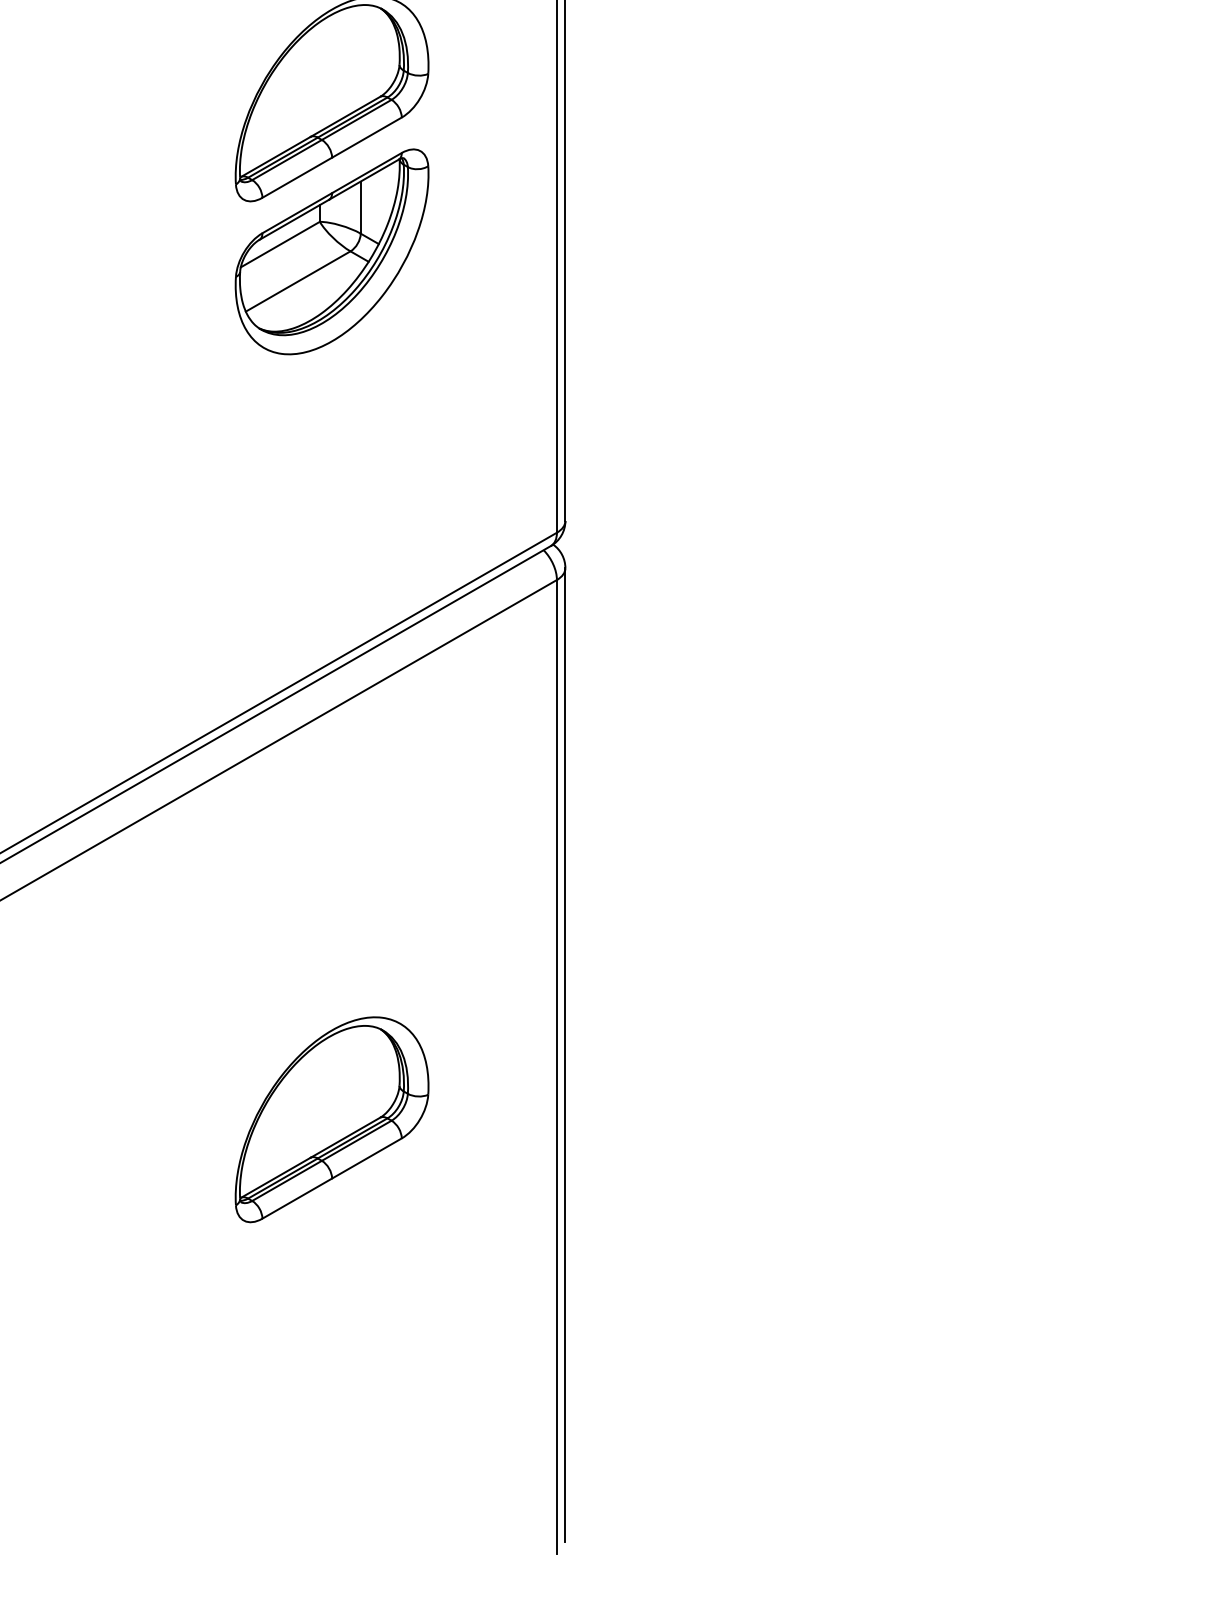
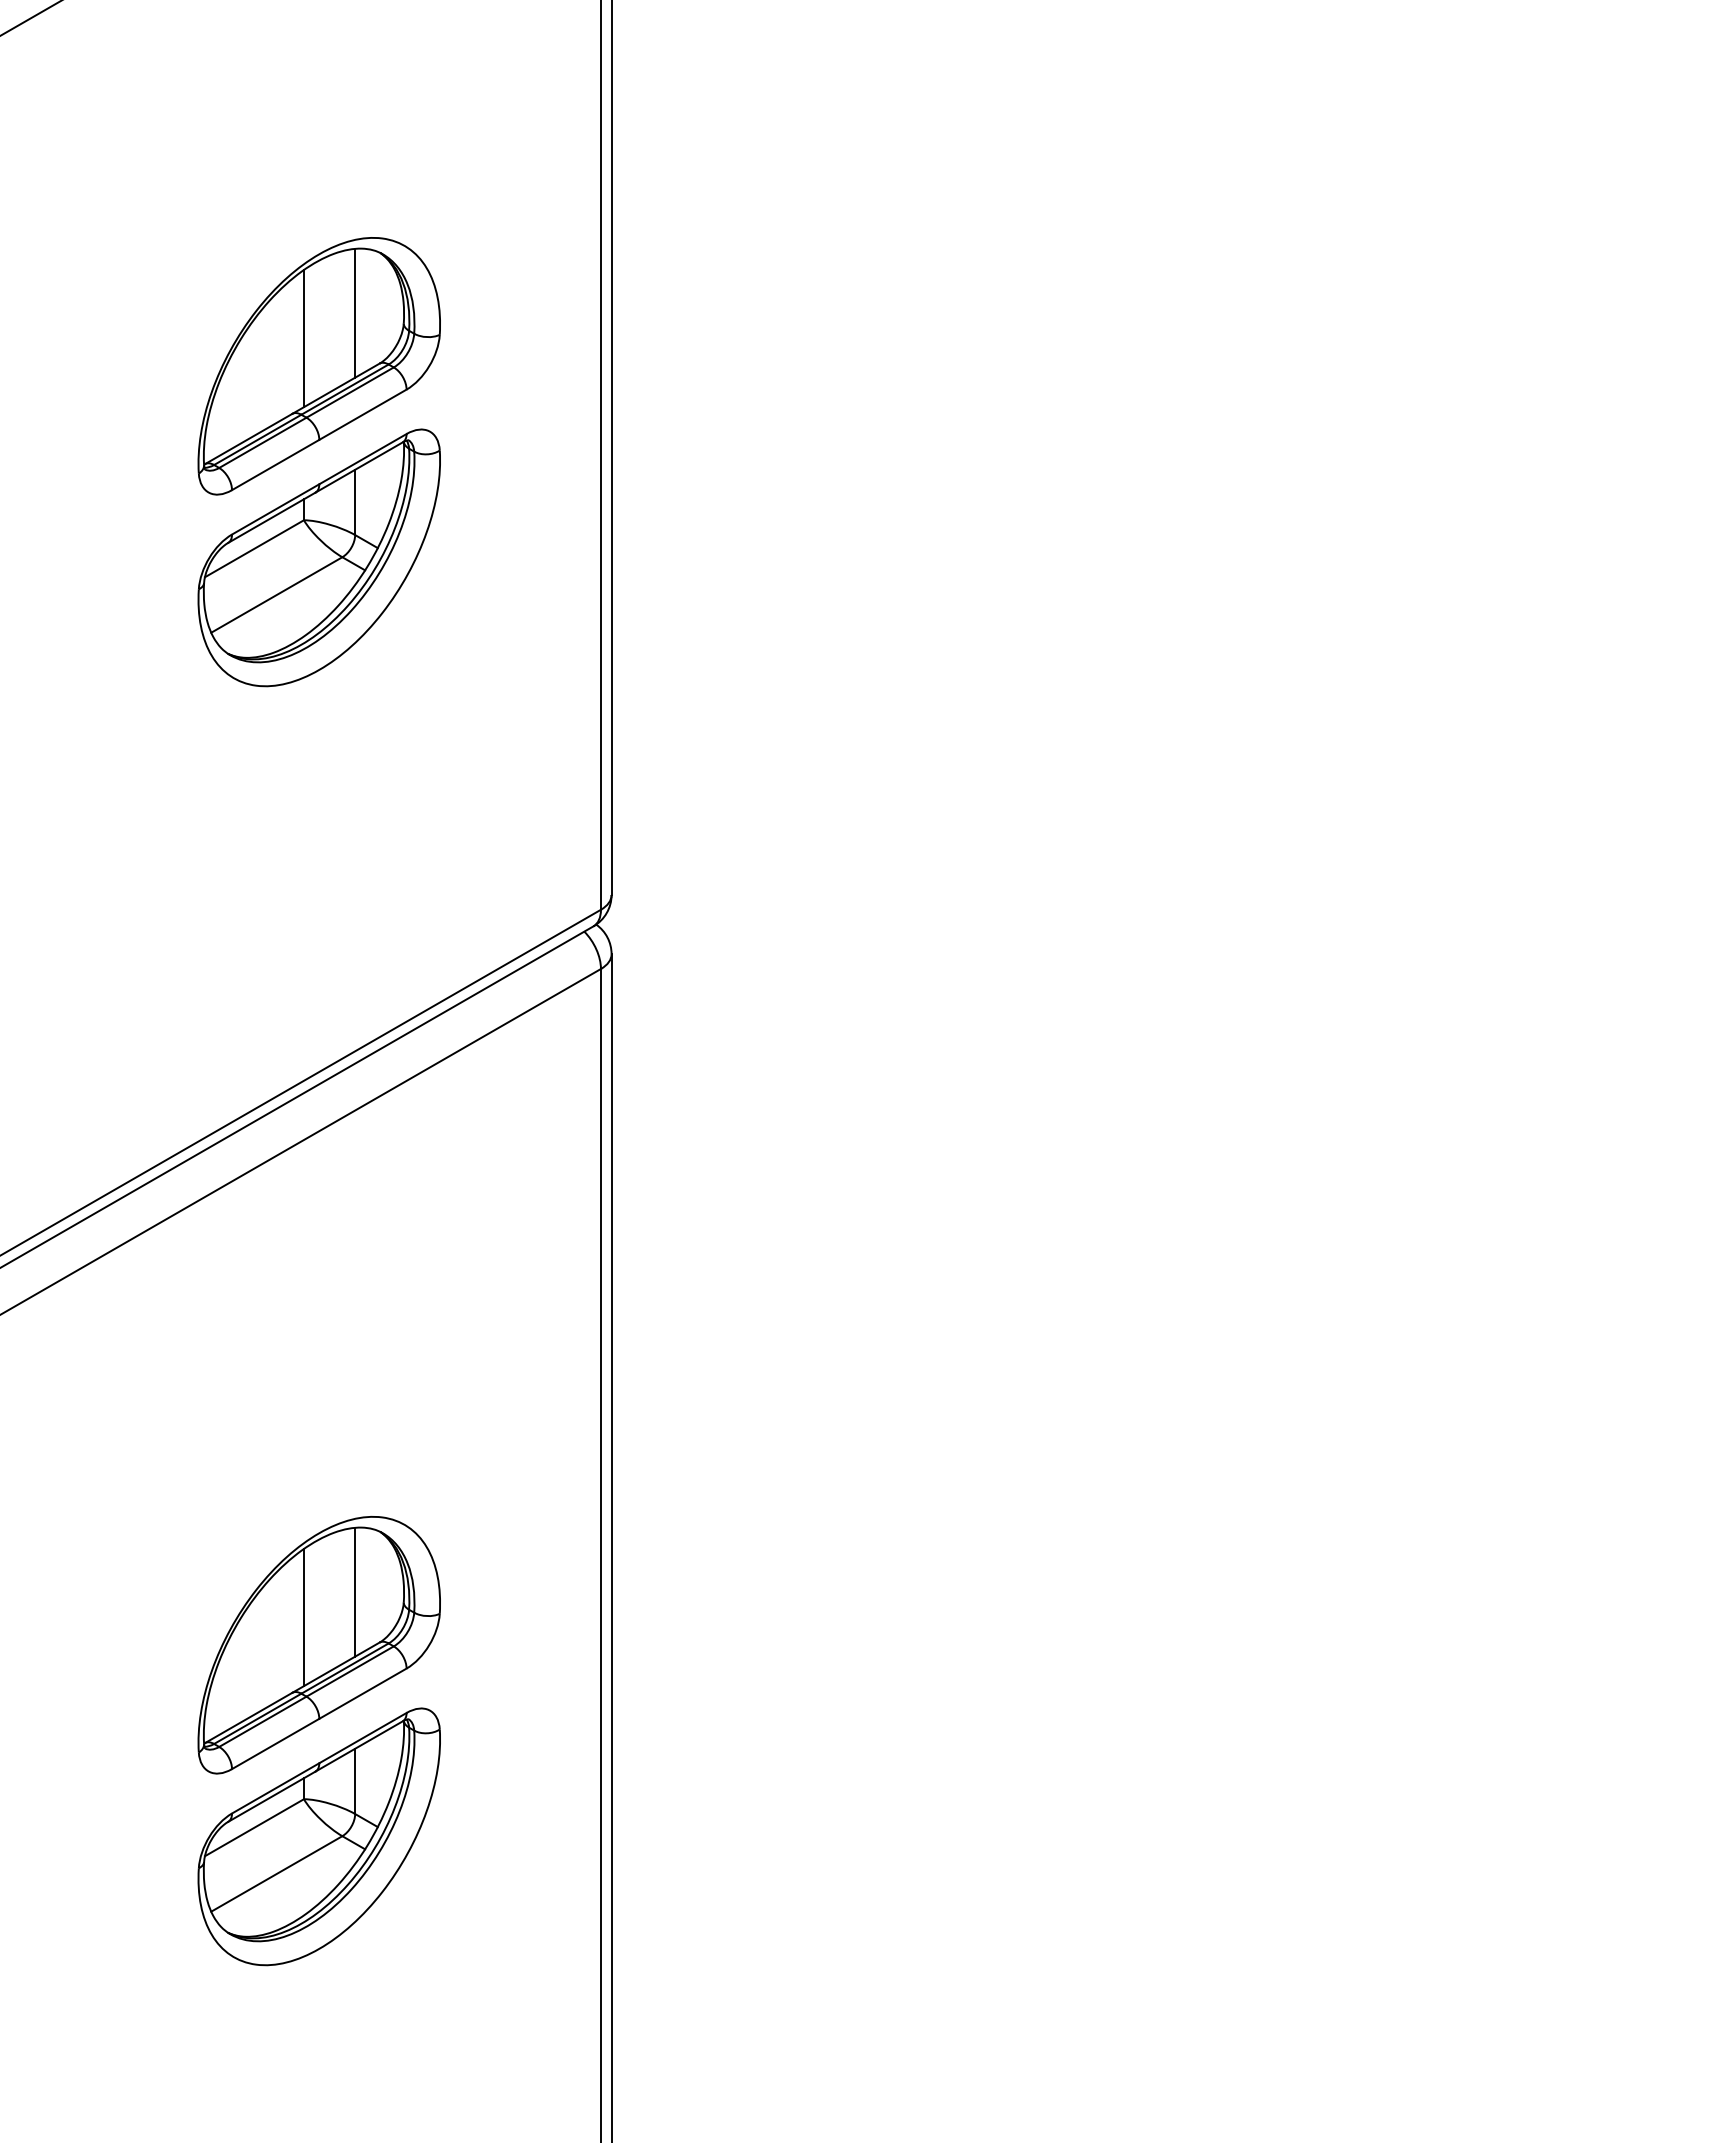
line: (360, 56) -> (355, 312), added
line: (319, 76) -> (303, 338), added
line: (360, 1076) -> (355, 1591), added
line: (319, 1097) -> (303, 1617), added
part: (331, 1272) -> (318, 1836), added

